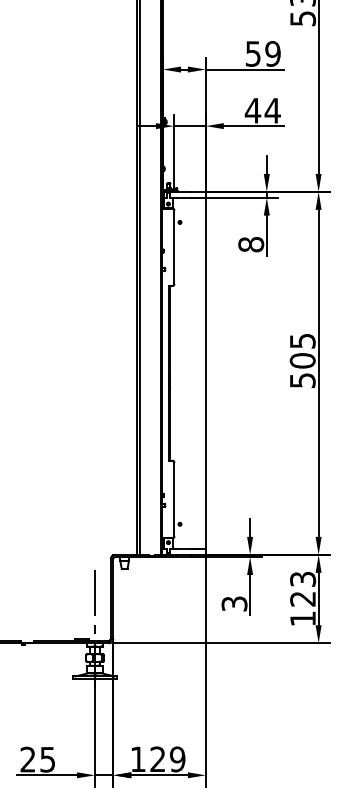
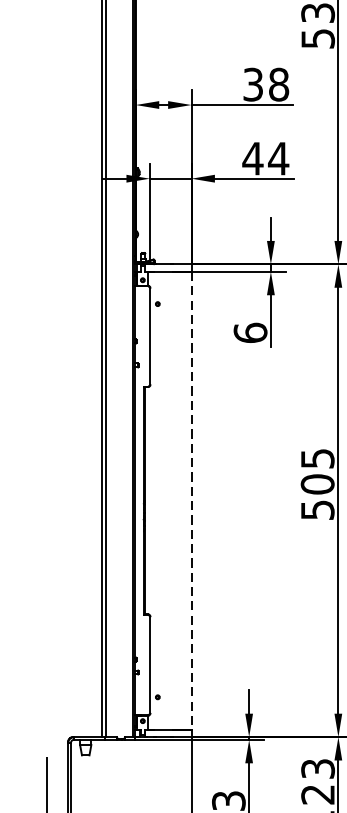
text: (263, 53) -> (266, 84), 59 -> 38
text: (251, 244) -> (250, 332), 8 -> 6
line: (205, 373) -> (191, 500), solid -> dashed

